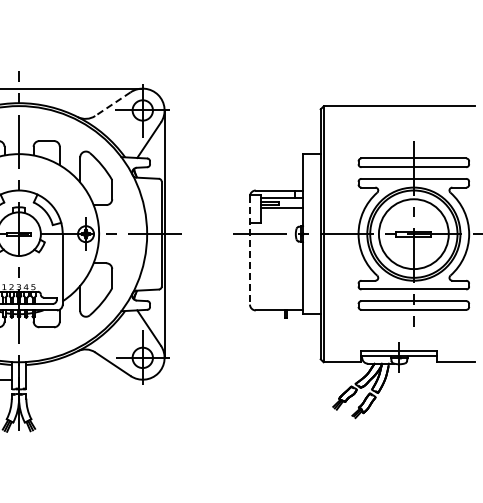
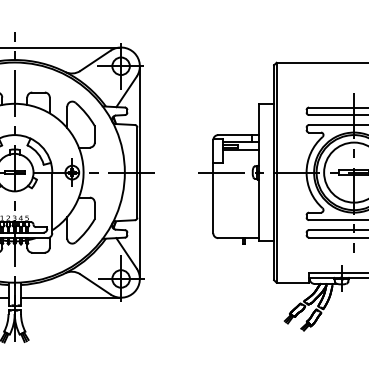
line: (112, 104) -> (95, 61), dashed -> solid
line: (249, 250) -> (212, 186), dashed -> solid
line: (84, 379) -> (71, 297), added

